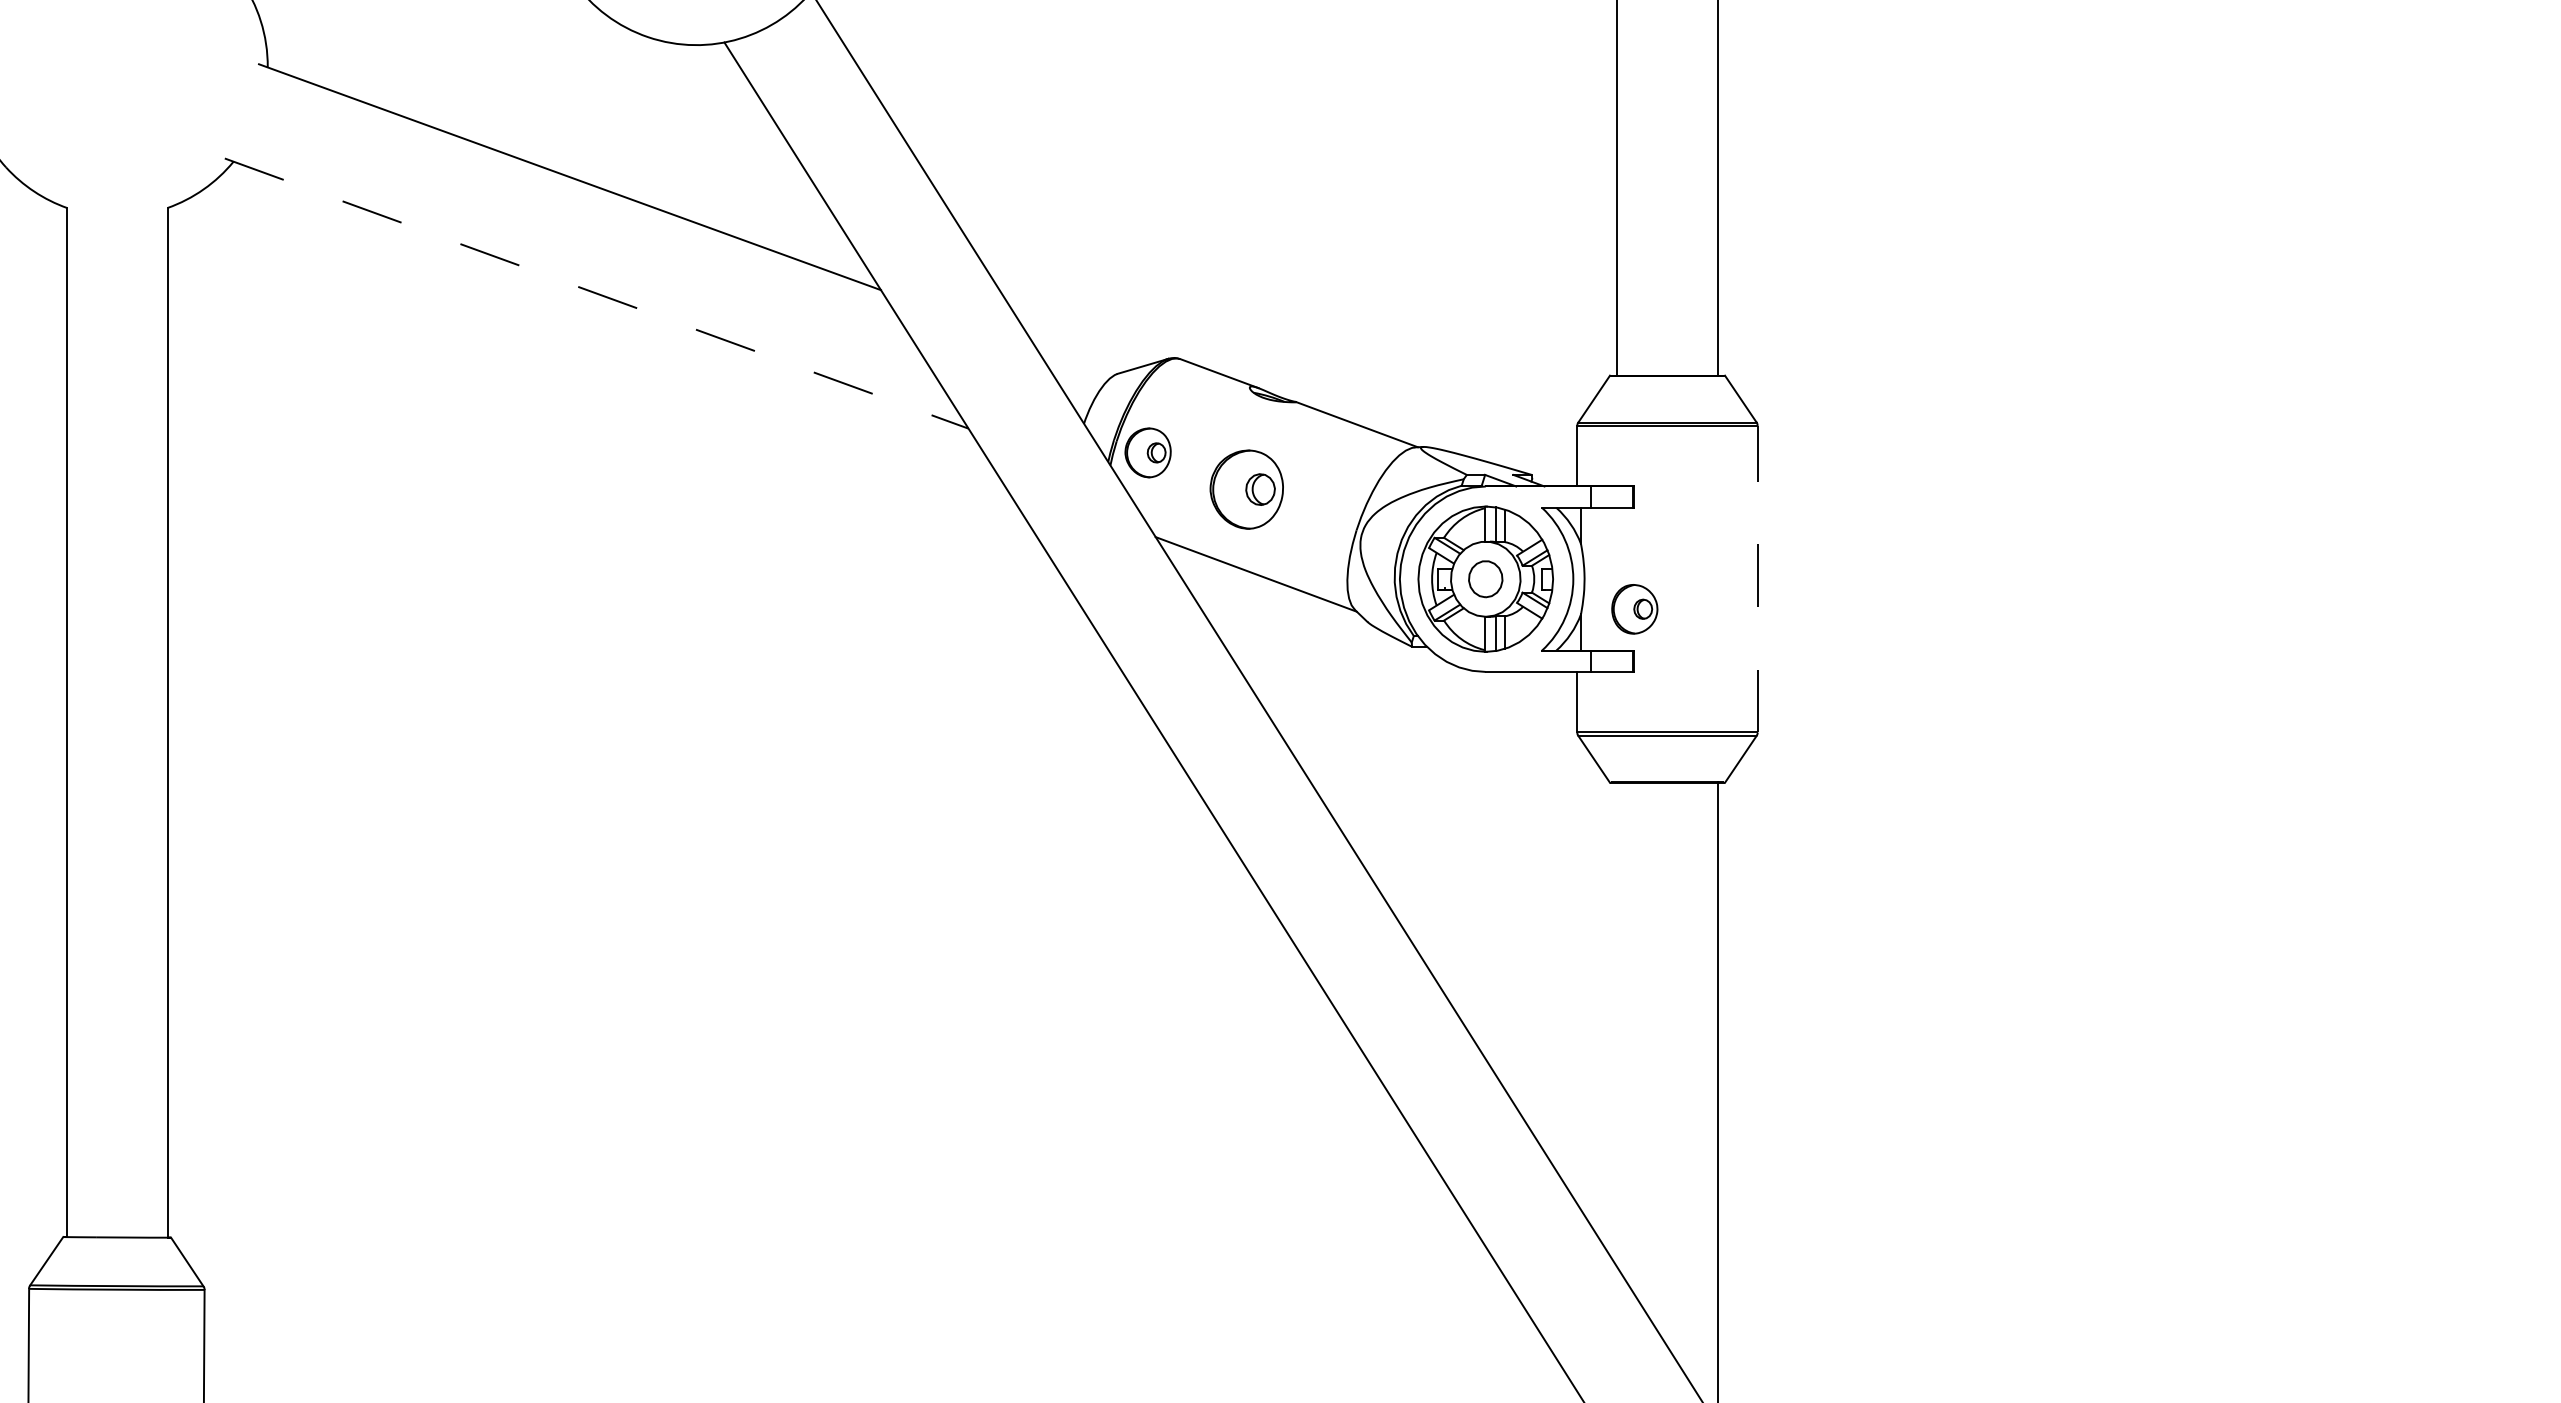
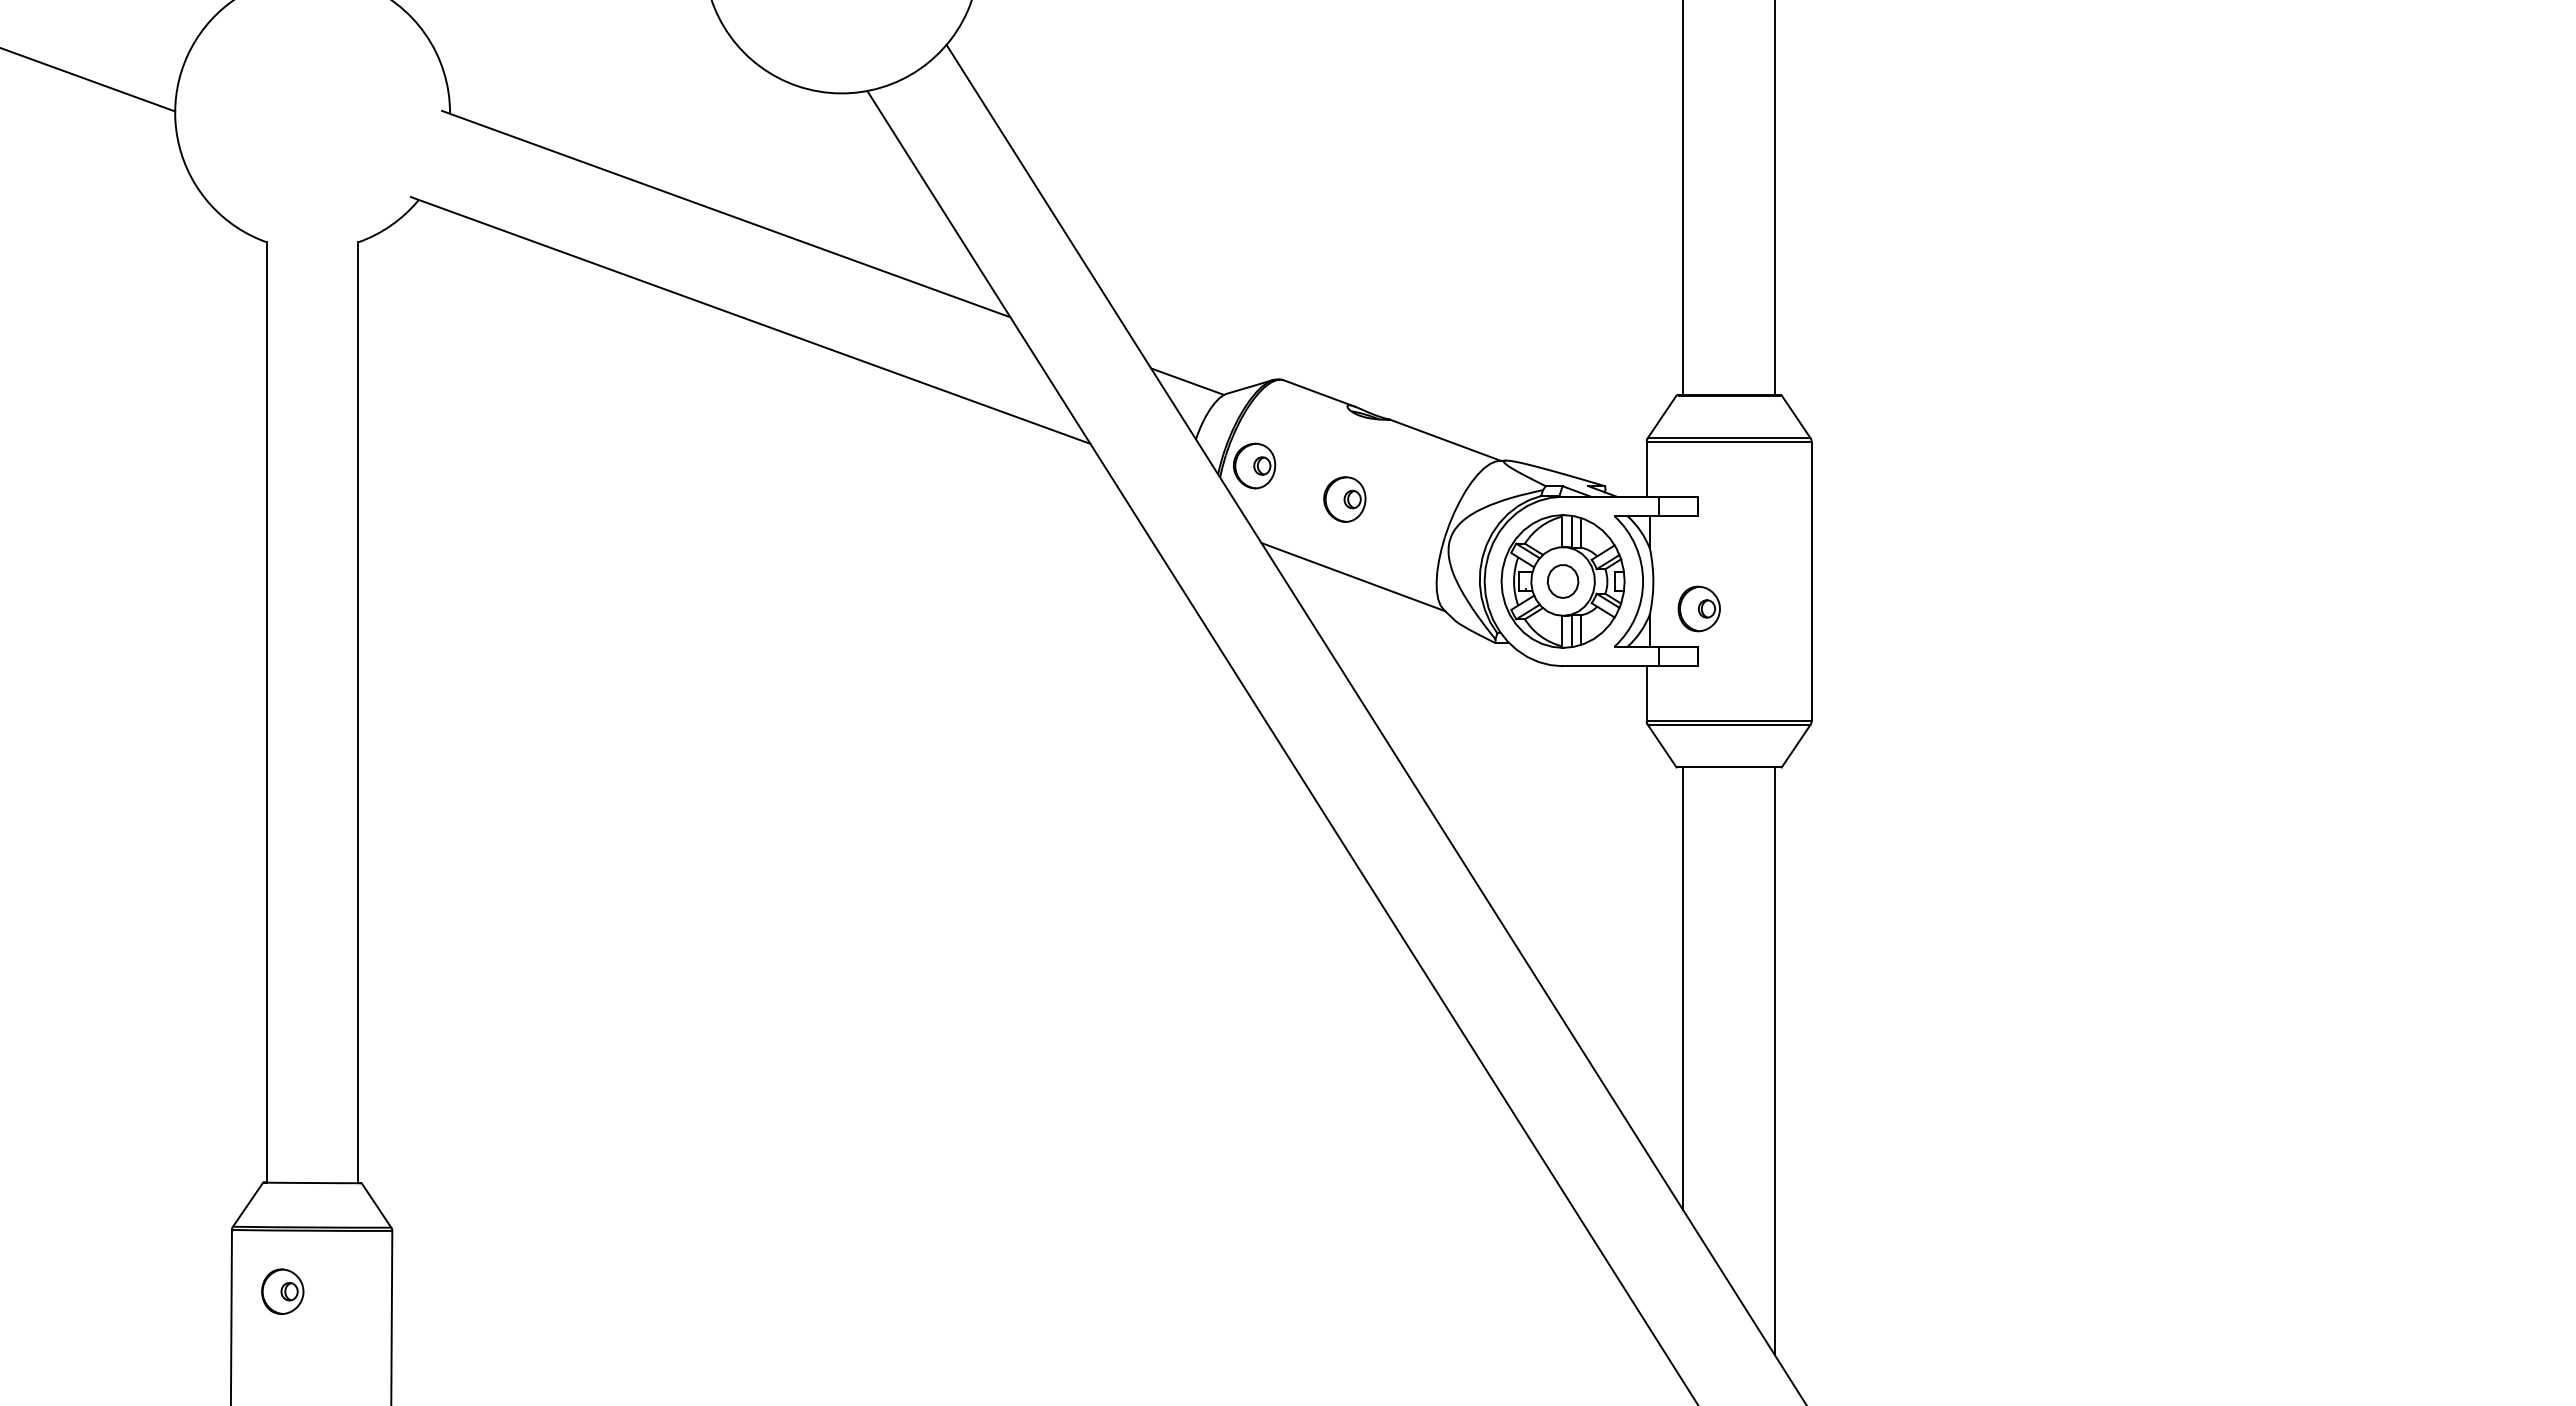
line: (596, 293) -> (750, 320), dashed -> solid
line: (1074, 360) -> (1187, 381), added
part: (1246, 489) -> (1344, 499), size x0.62
line: (1757, 579) -> (1811, 581), dashed -> solid
line: (1617, 1024) -> (1683, 988), added
part: (84, 1356) -> (282, 1291), added

